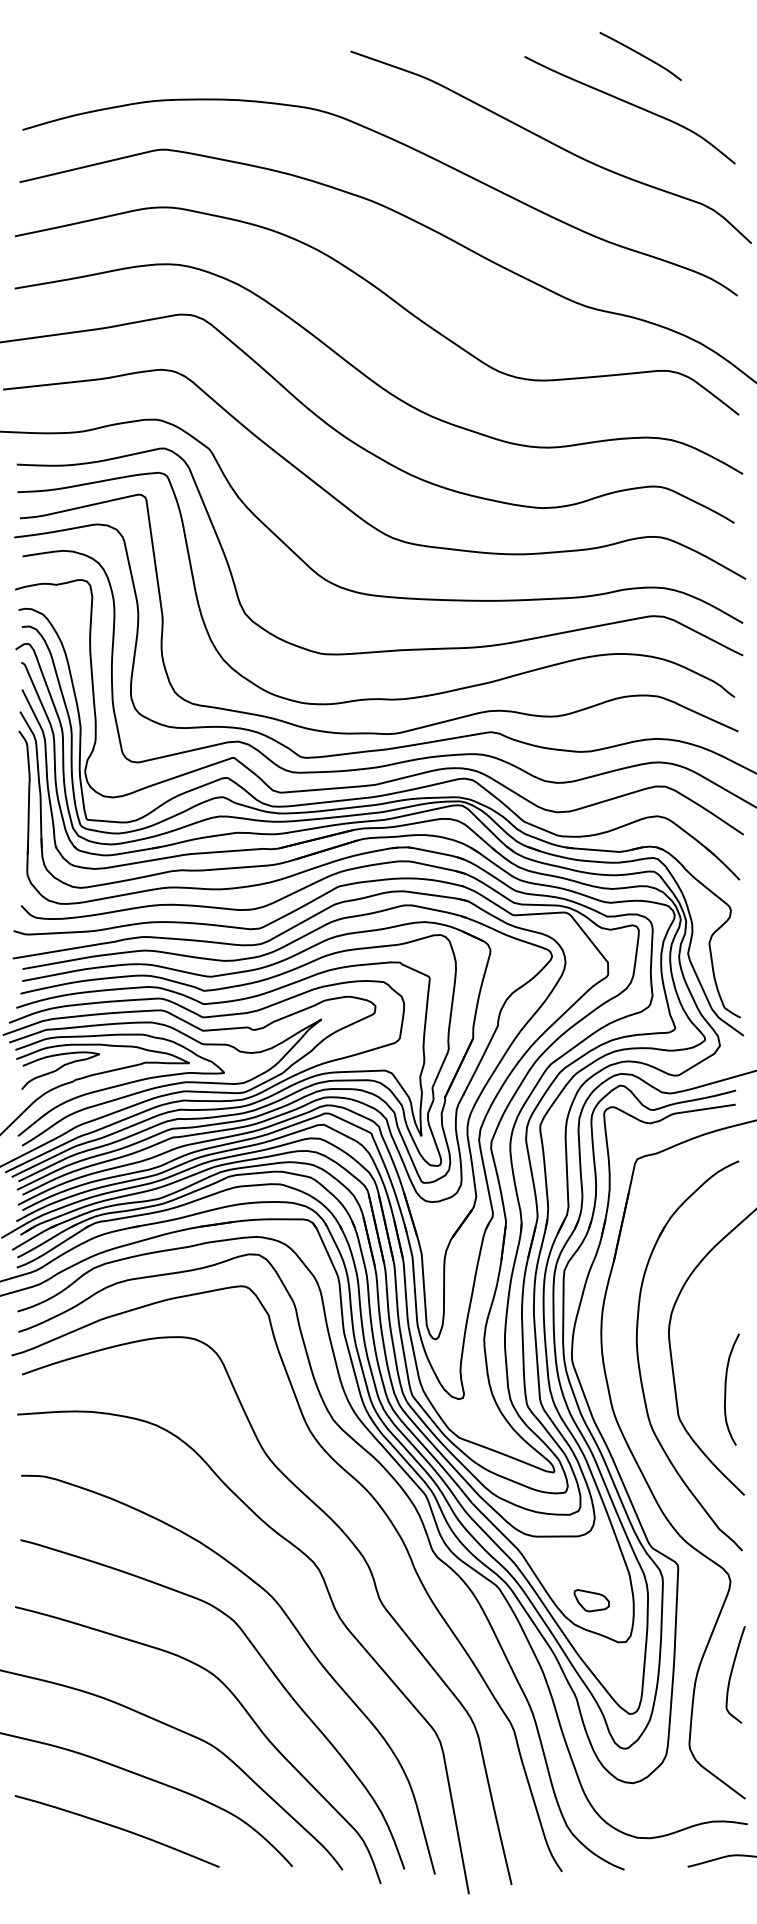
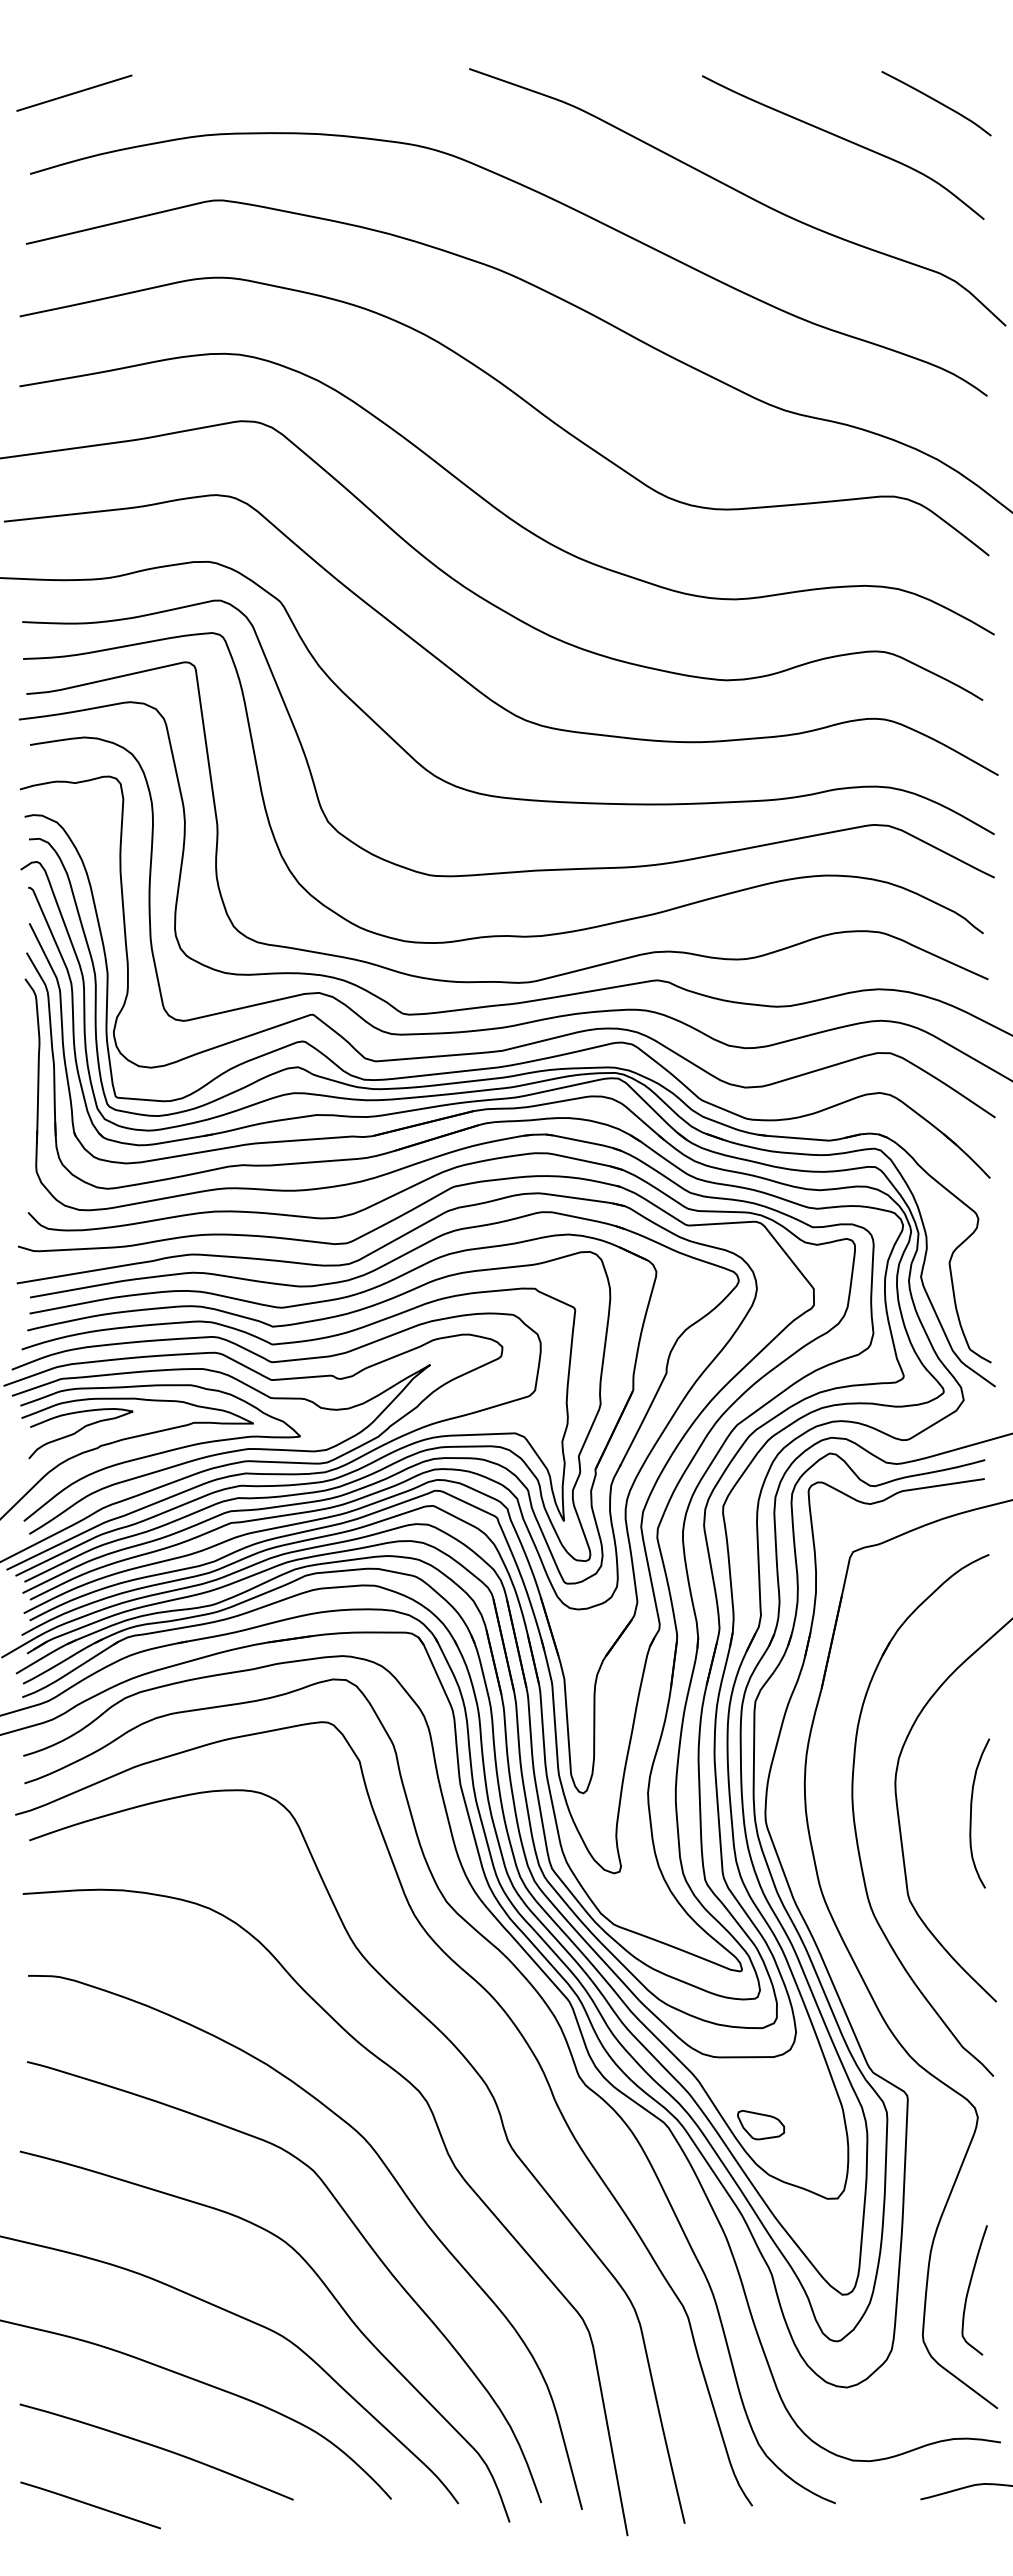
curve: (641, 55) -> (937, 102), moved
line: (55, 69) -> (74, 92), added
curve: (725, 1389) -> (971, 1813), moved
part: (592, 1600) -> (761, 2124), moved
curve: (731, 1674) -> (969, 2290), moved
line: (67, 1871) -> (90, 2505), added

